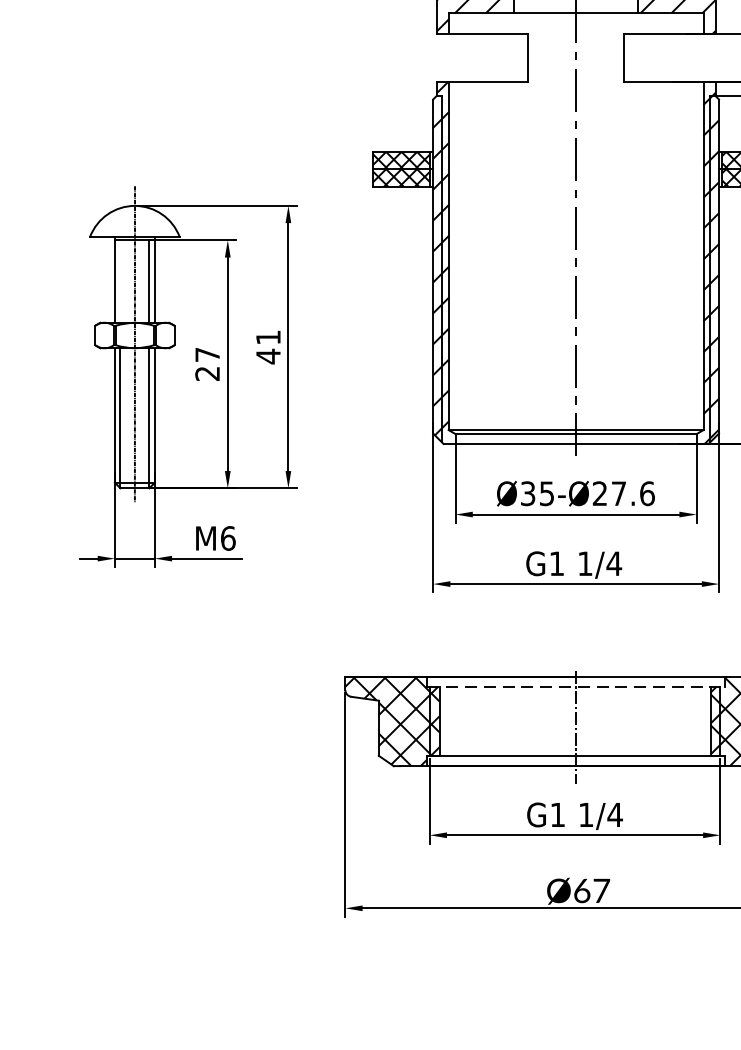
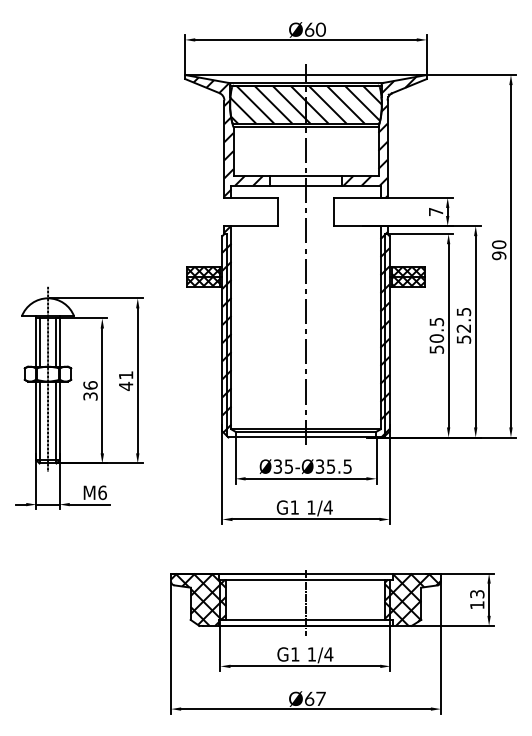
line: (120, 281) -> (39, 342), added
text: (207, 363) -> (90, 390), 27 -> 36
text: (624, 493) -> (334, 466), Ø35-Ø27.6 -> Ø35-Ø35.5
line: (575, 686) -> (305, 579), dashed -> solid

